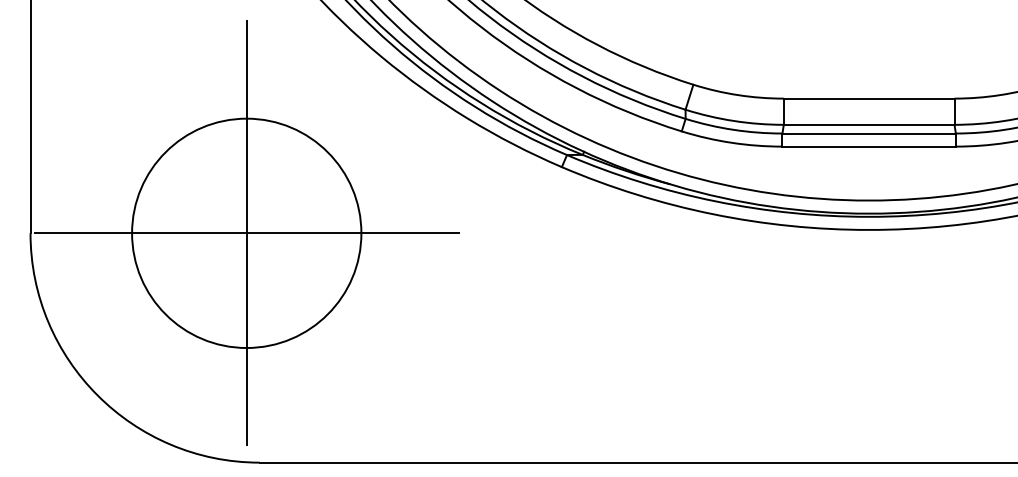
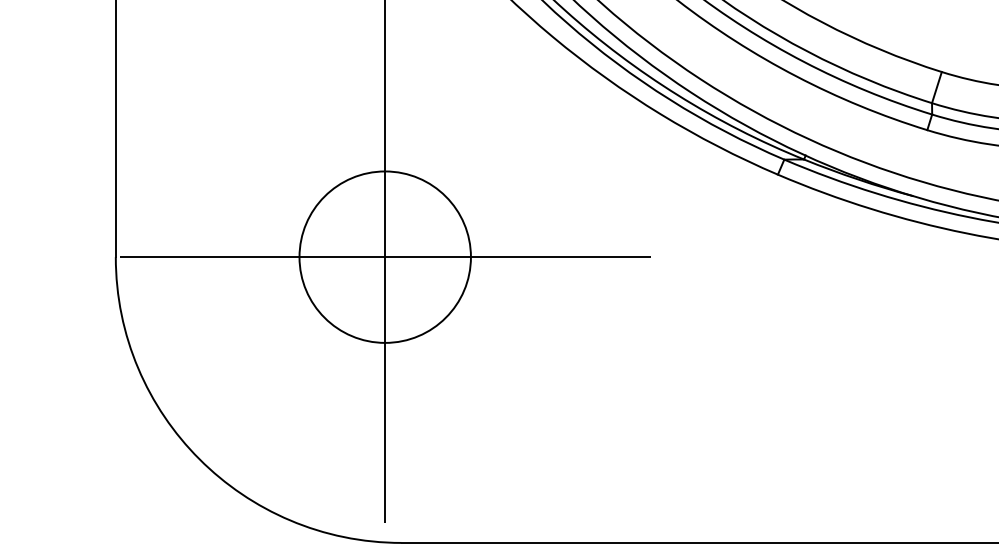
circle: (246, 233) -> (384, 257), size x0.6

